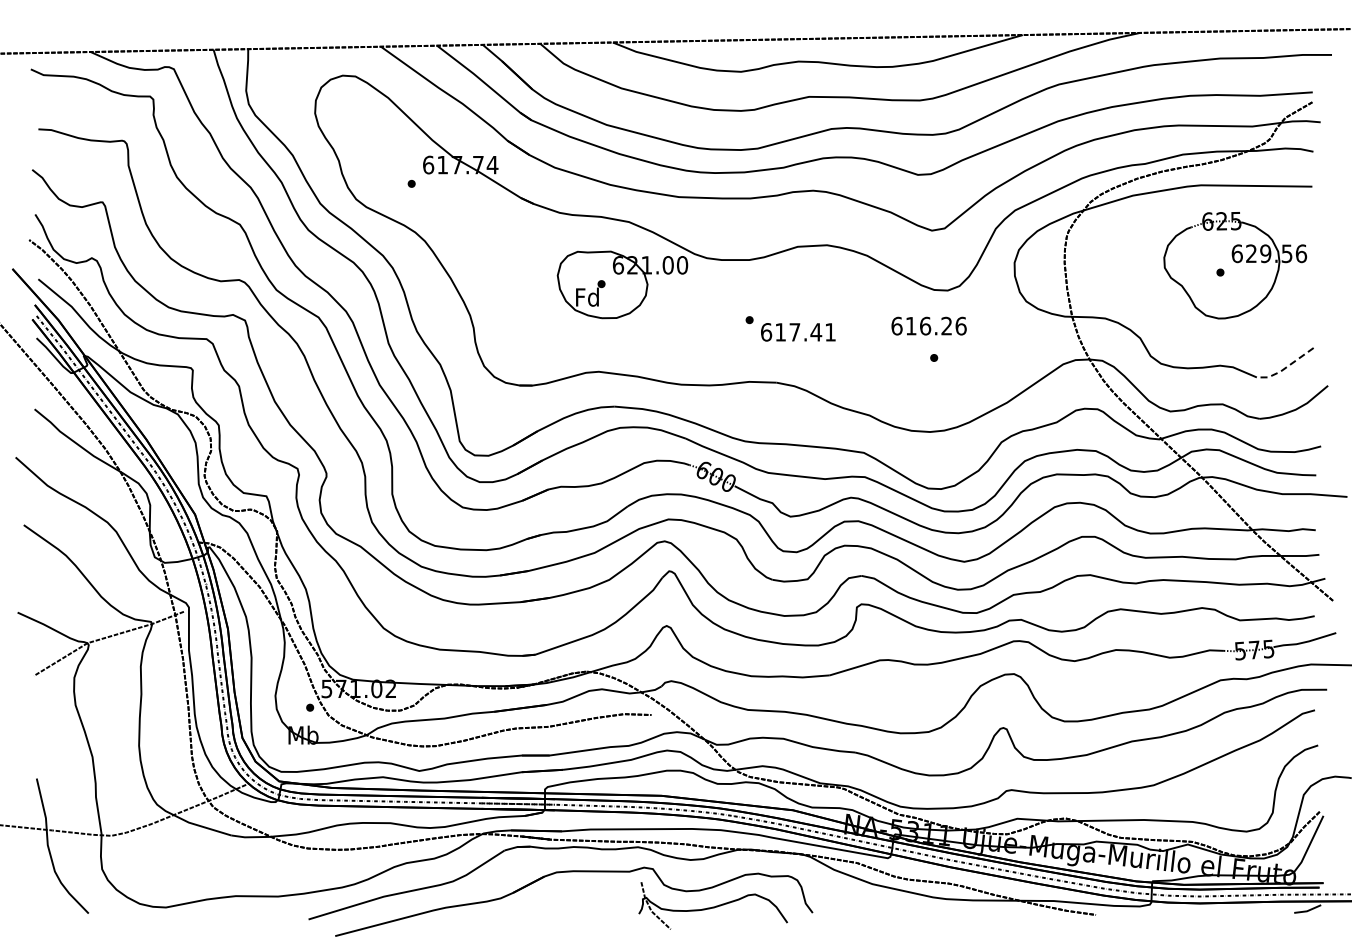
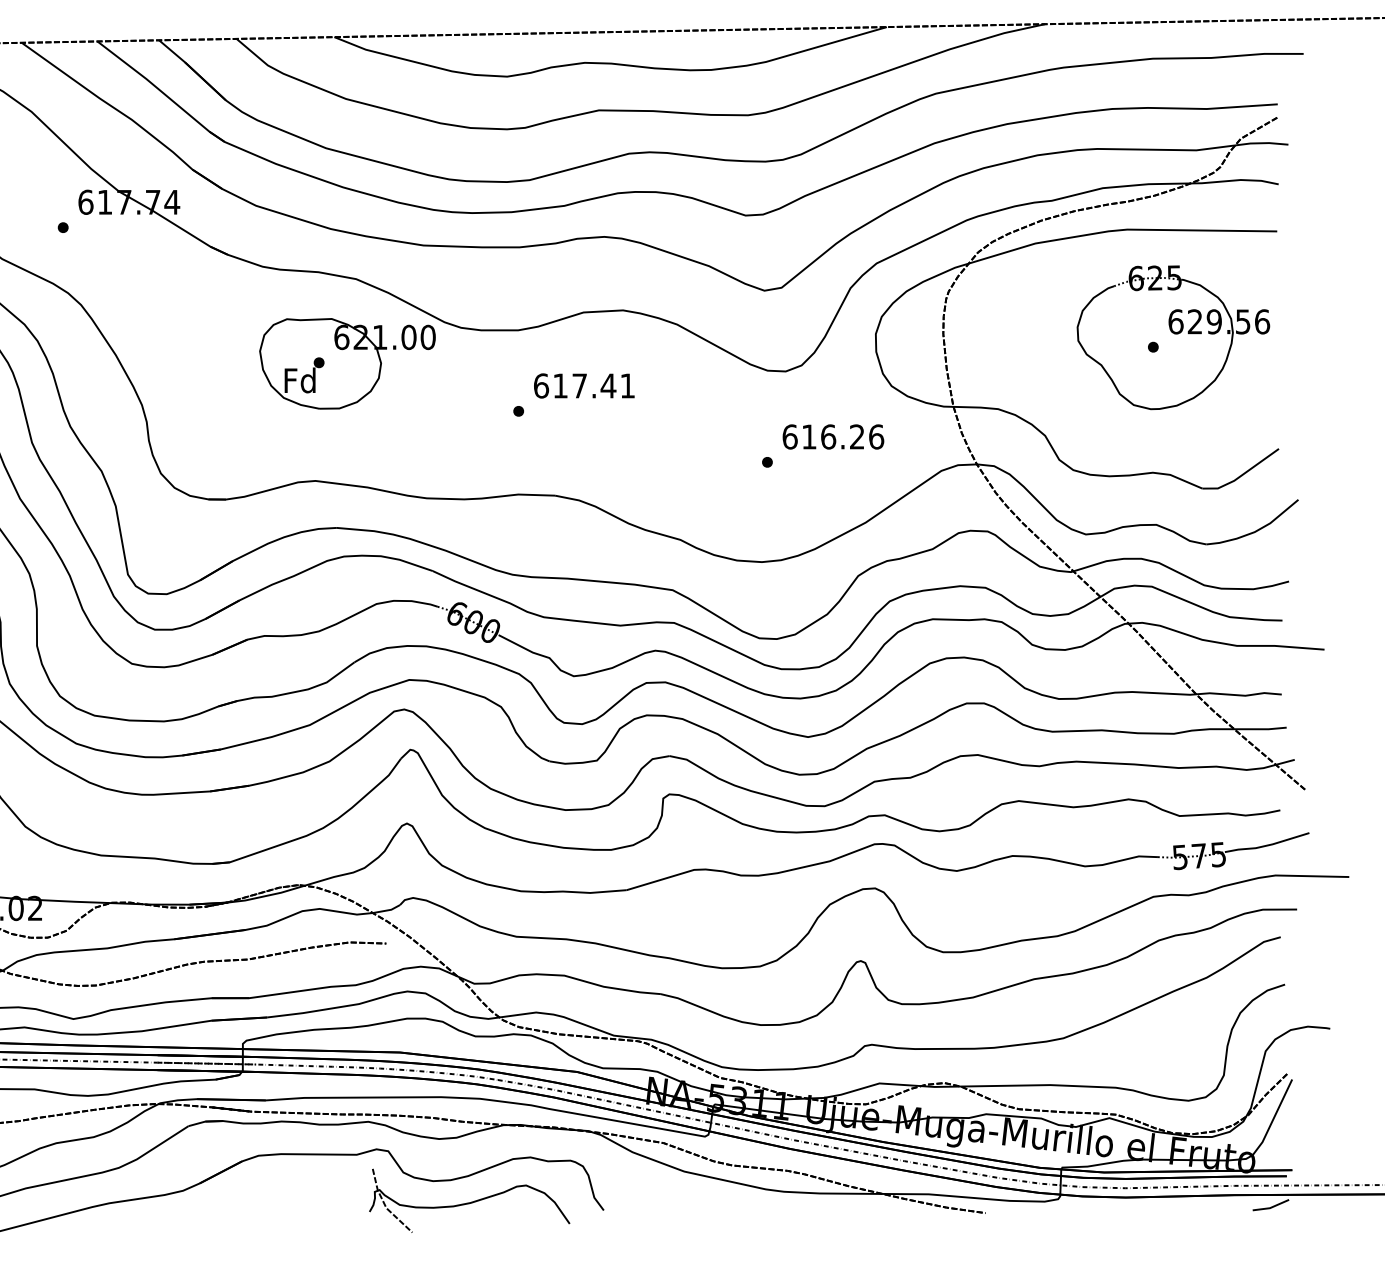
text: (928, 325) -> (832, 436), moved
text: (798, 332) -> (584, 386), moved
line: (1285, 368) -> (1241, 476), dashed -> solid

